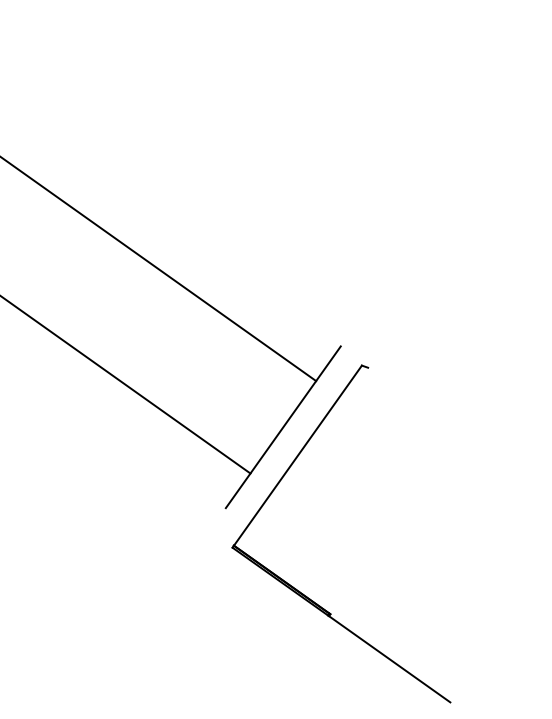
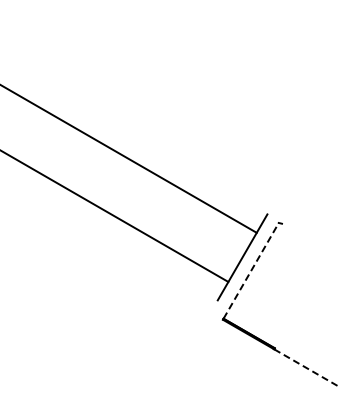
line: (298, 455) -> (251, 270), solid -> dashed
line: (389, 660) -> (306, 368), solid -> dashed

